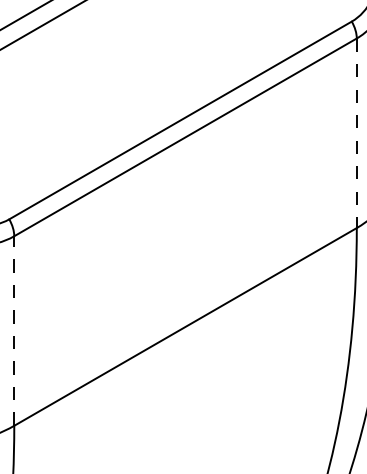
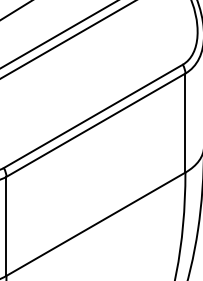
line: (356, 134) -> (185, 123), dashed -> solid
line: (14, 331) -> (6, 226), dashed -> solid

